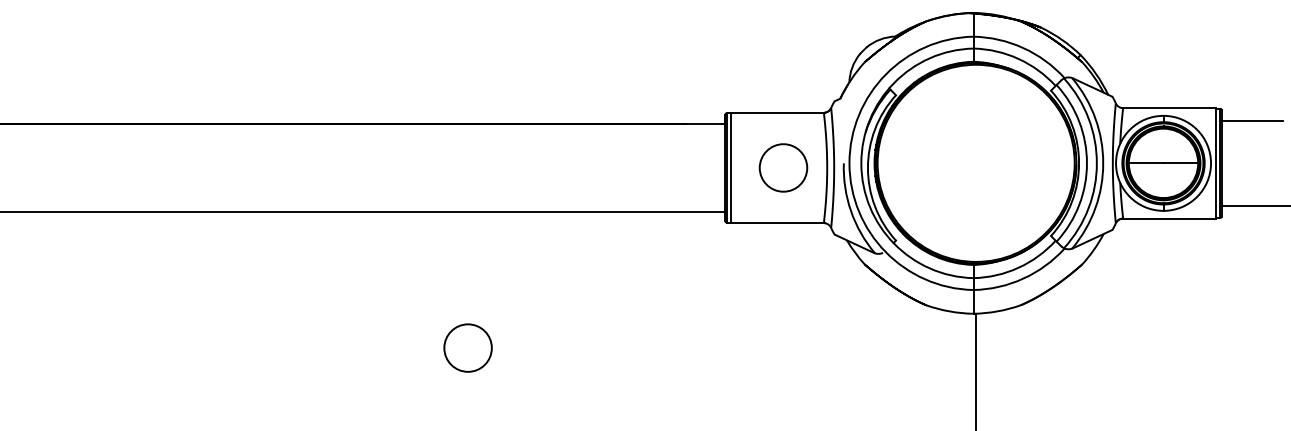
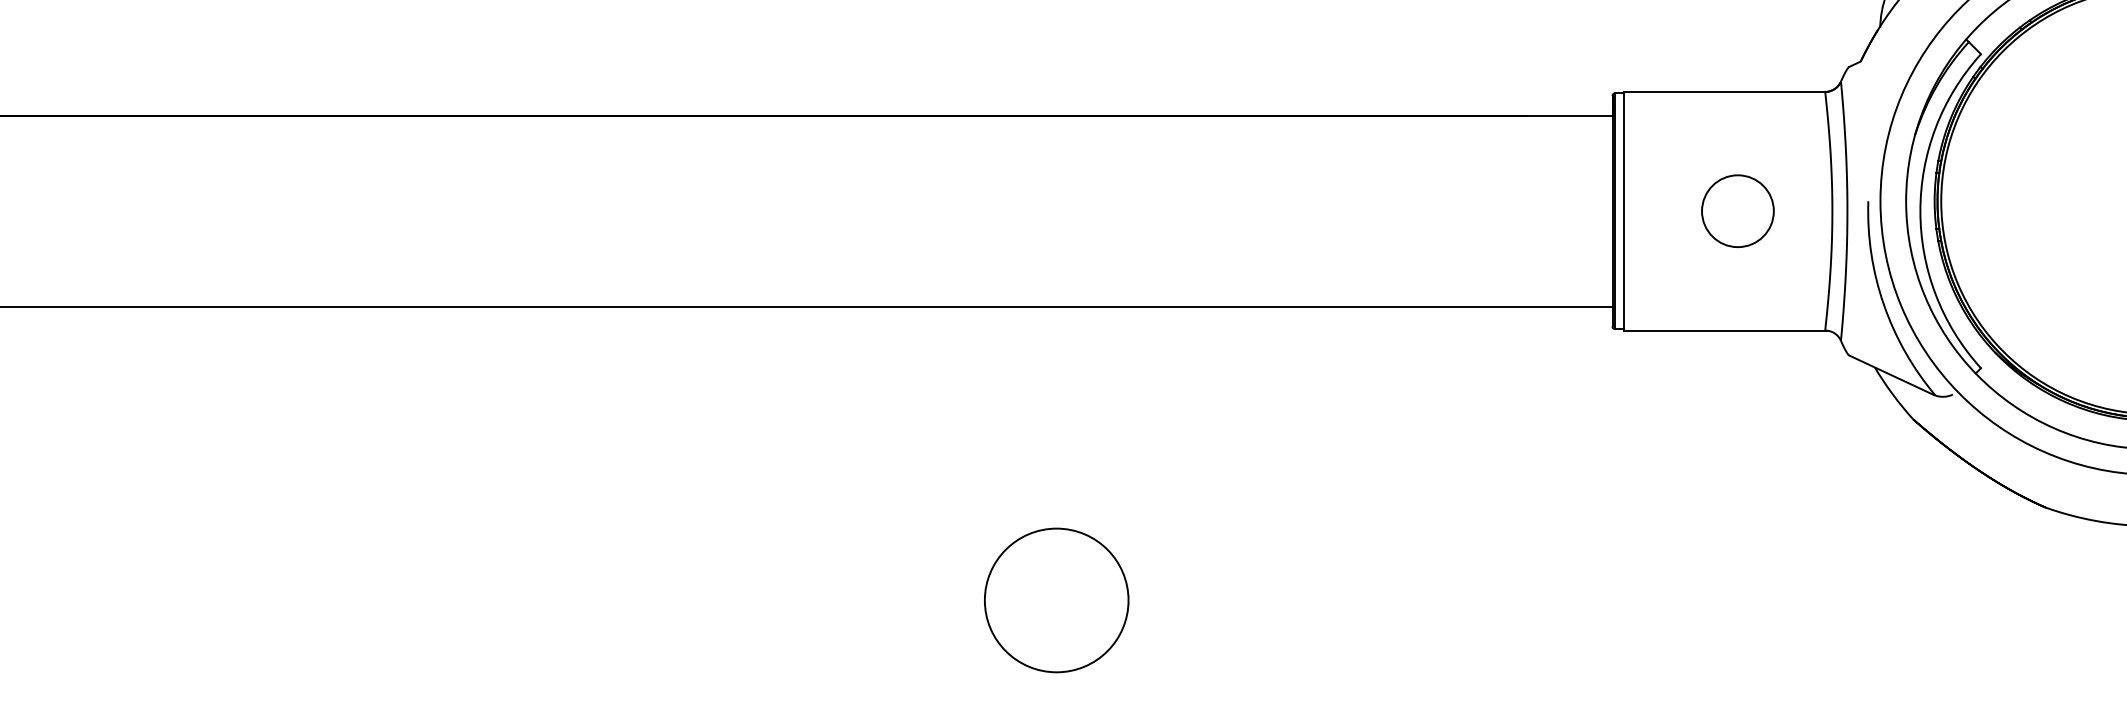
circle: (783, 167) -> (1737, 210), size x0.7
circle: (467, 347) -> (1055, 599), size x1.4

